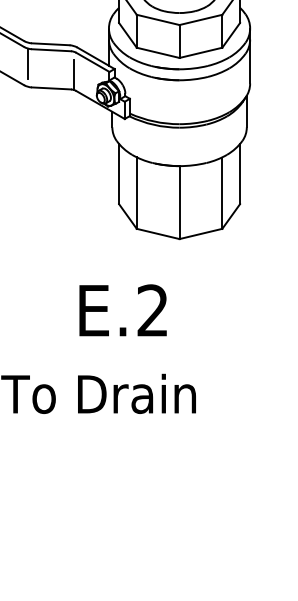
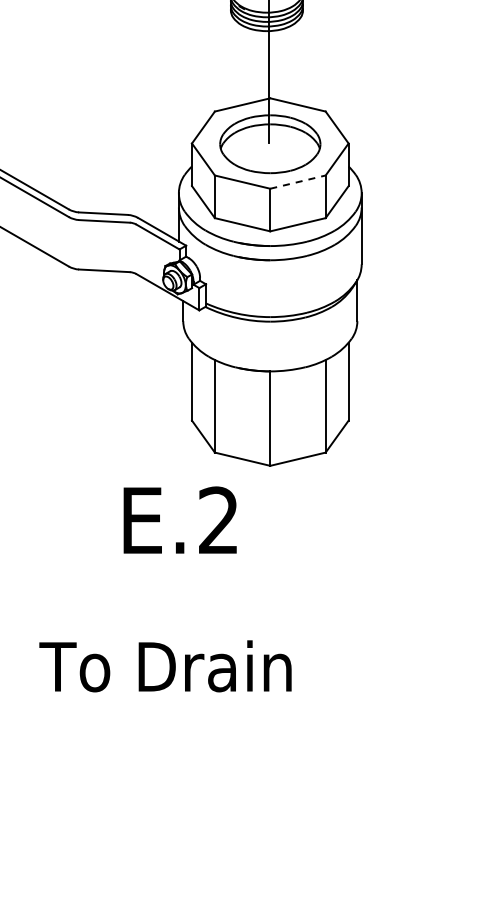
line: (201, 20) -> (298, 182), solid -> dashed
line: (27, 63) -> (73, 238), removed
line: (73, 75) -> (133, 253), removed
text: (122, 309) -> (179, 519), moved

